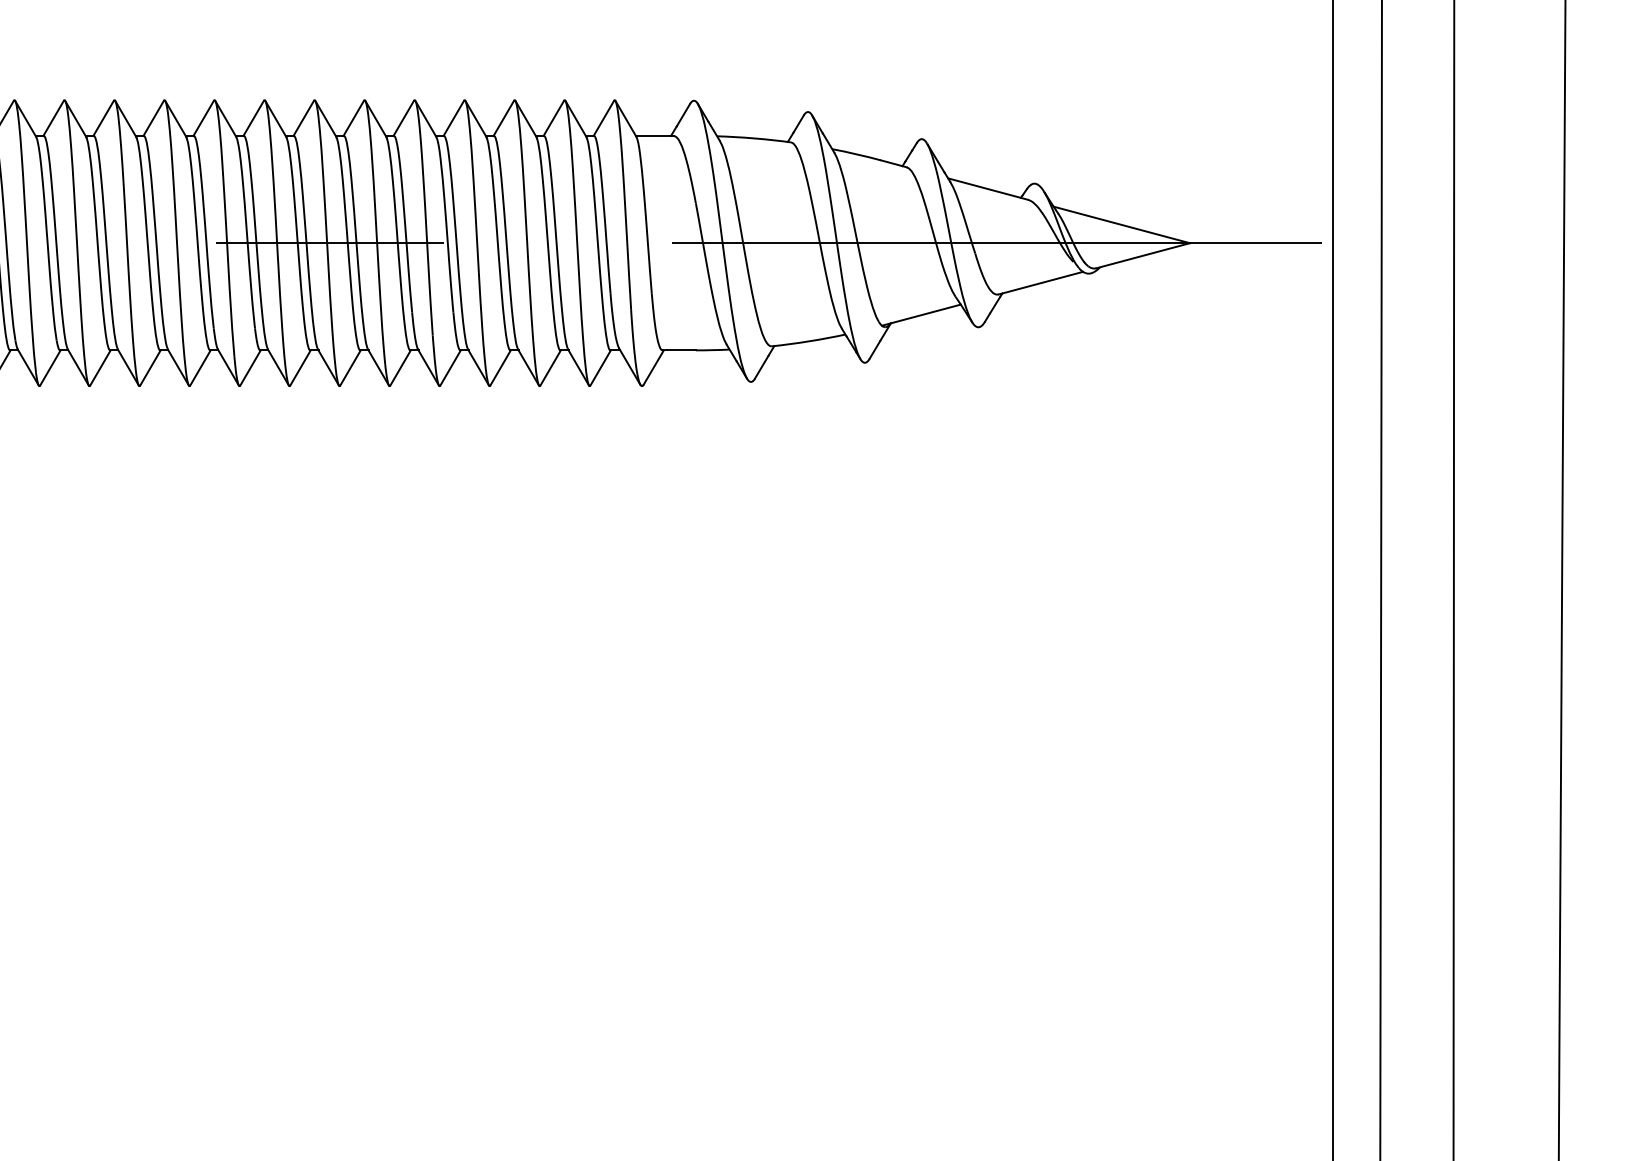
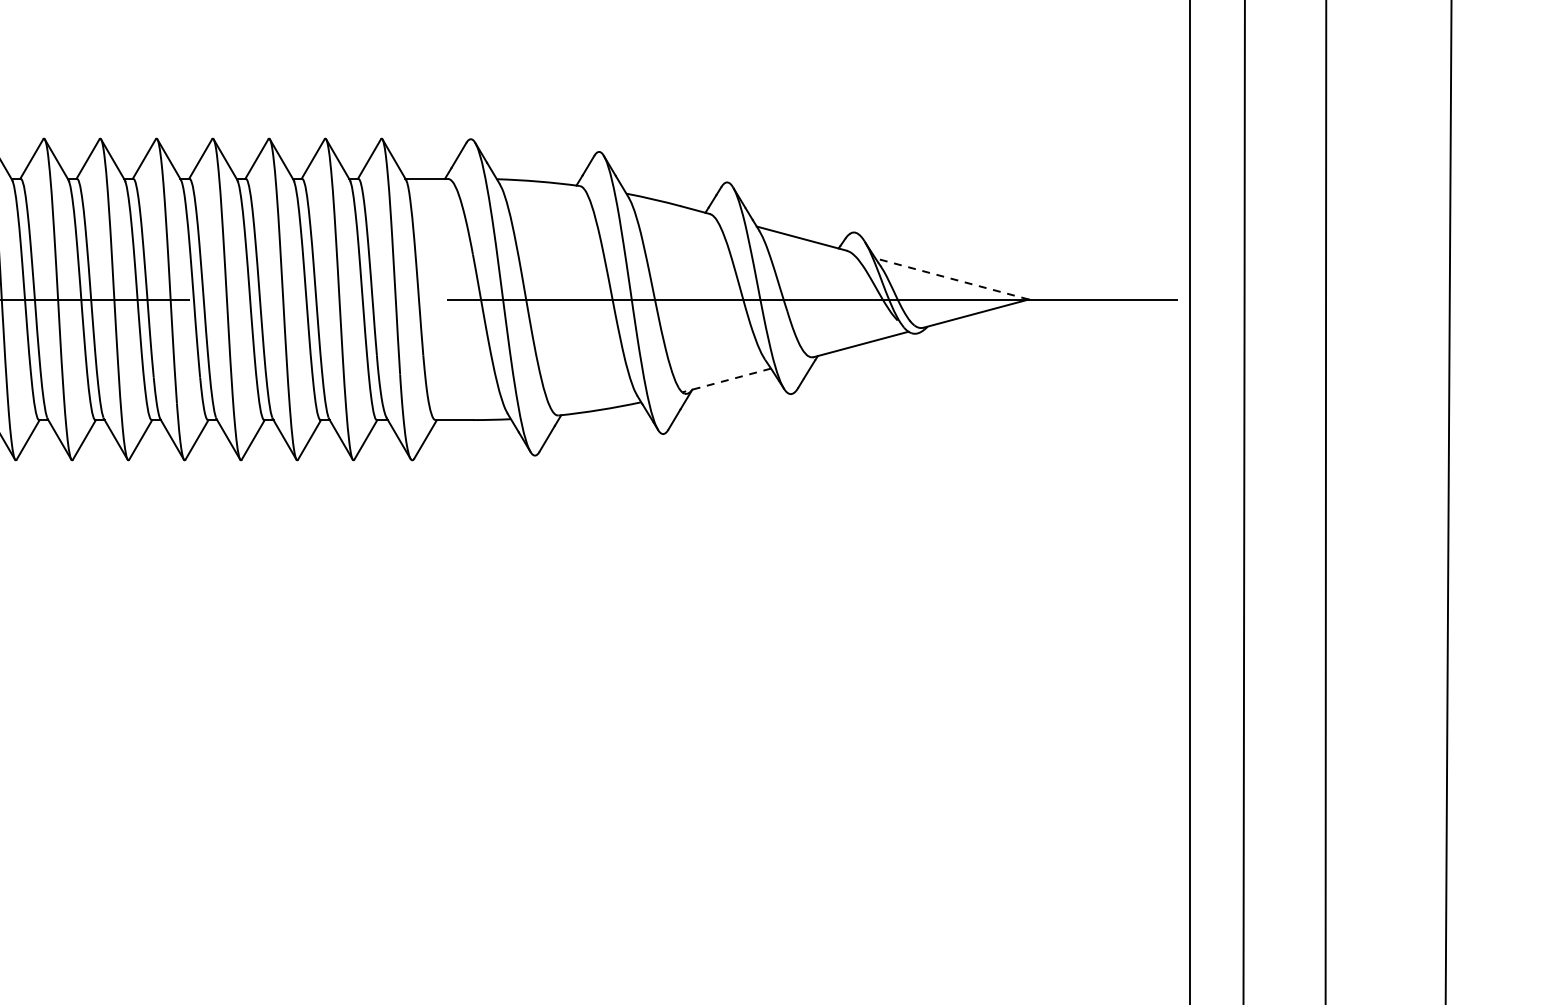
line: (1121, 224) -> (951, 278), solid -> dashed
line: (921, 315) -> (726, 380), solid -> dashed

